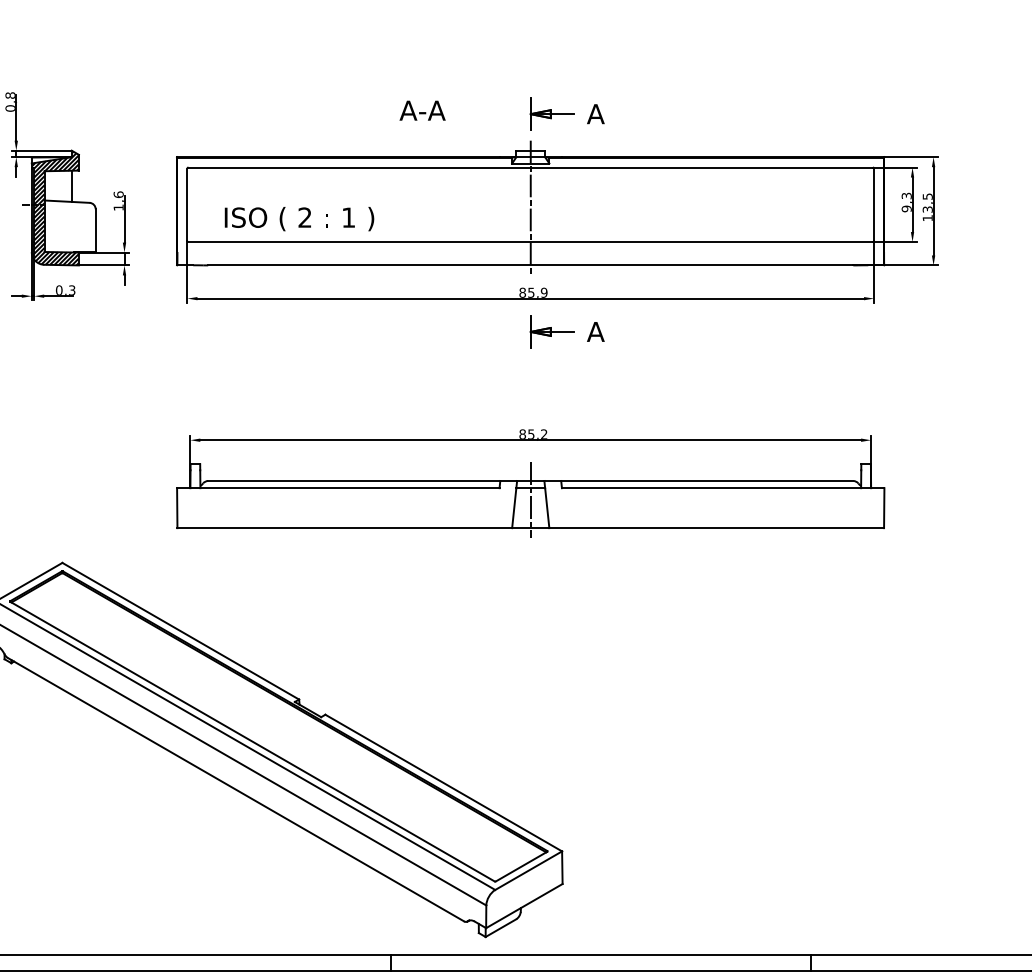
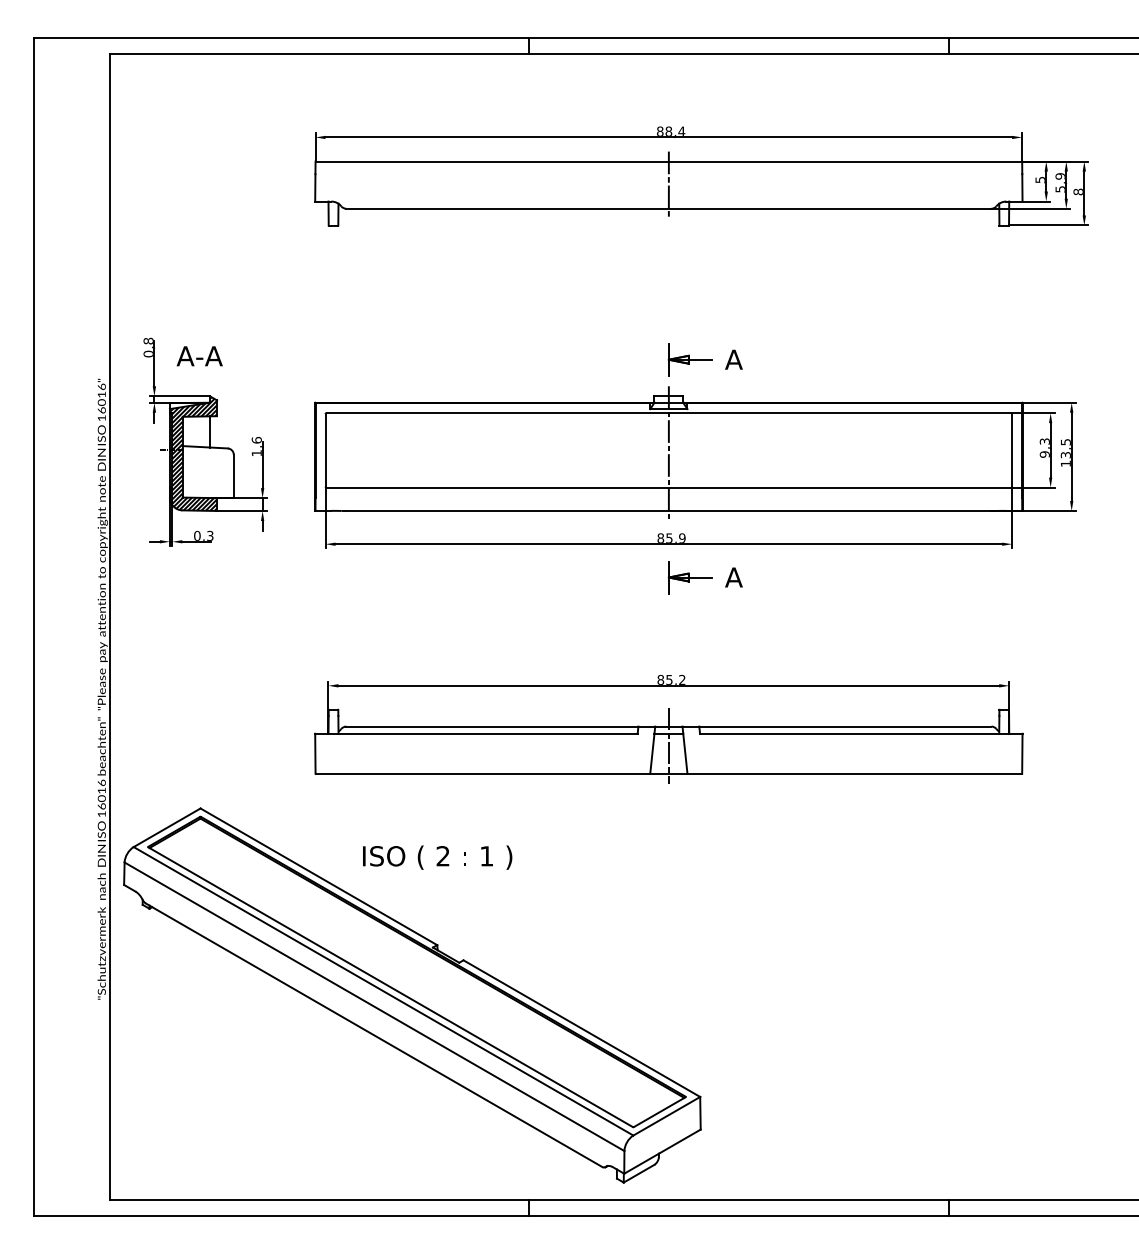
text: (422, 110) -> (199, 356), moved
text: (299, 218) -> (437, 857), moved

